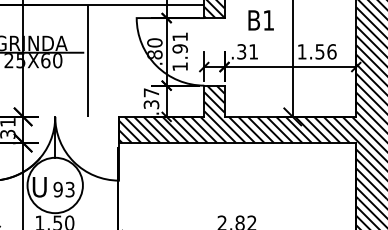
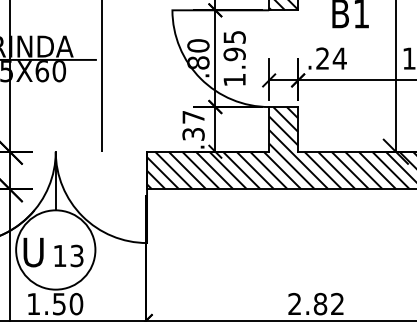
text: (179, 36) -> (233, 36), 1.91 -> 1.95
text: (247, 51) -> (331, 58), .31 -> .24
text: (57, 189) -> (59, 255), 93 -> 13

